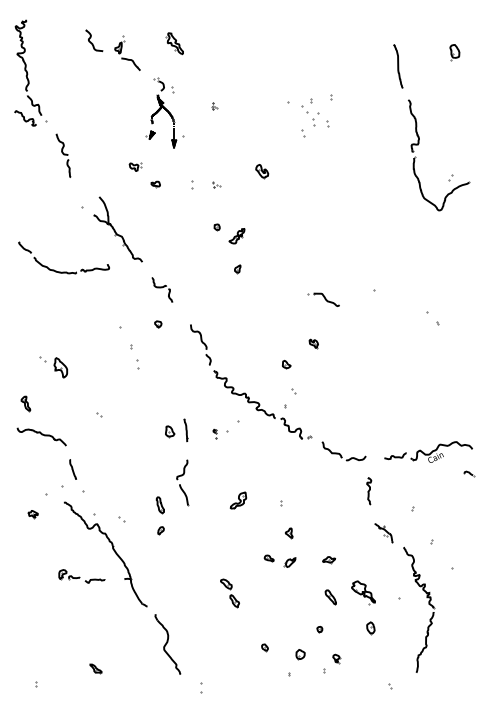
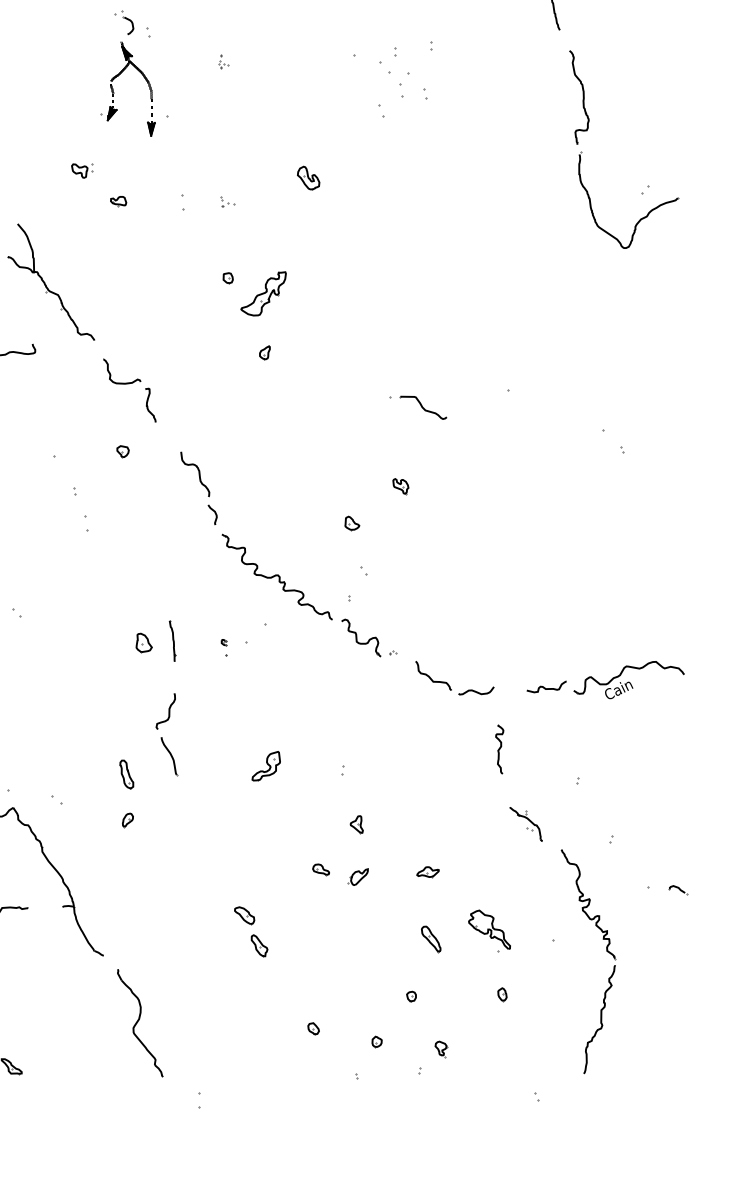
part: (236, 236) -> (262, 294), size x1.67
part: (162, 289) -> (130, 389), size x1.43
part: (469, 473) -> (678, 889), moved
part: (370, 628) -> (502, 994), size x0.62
part: (300, 655) -> (377, 1042), size x0.62

